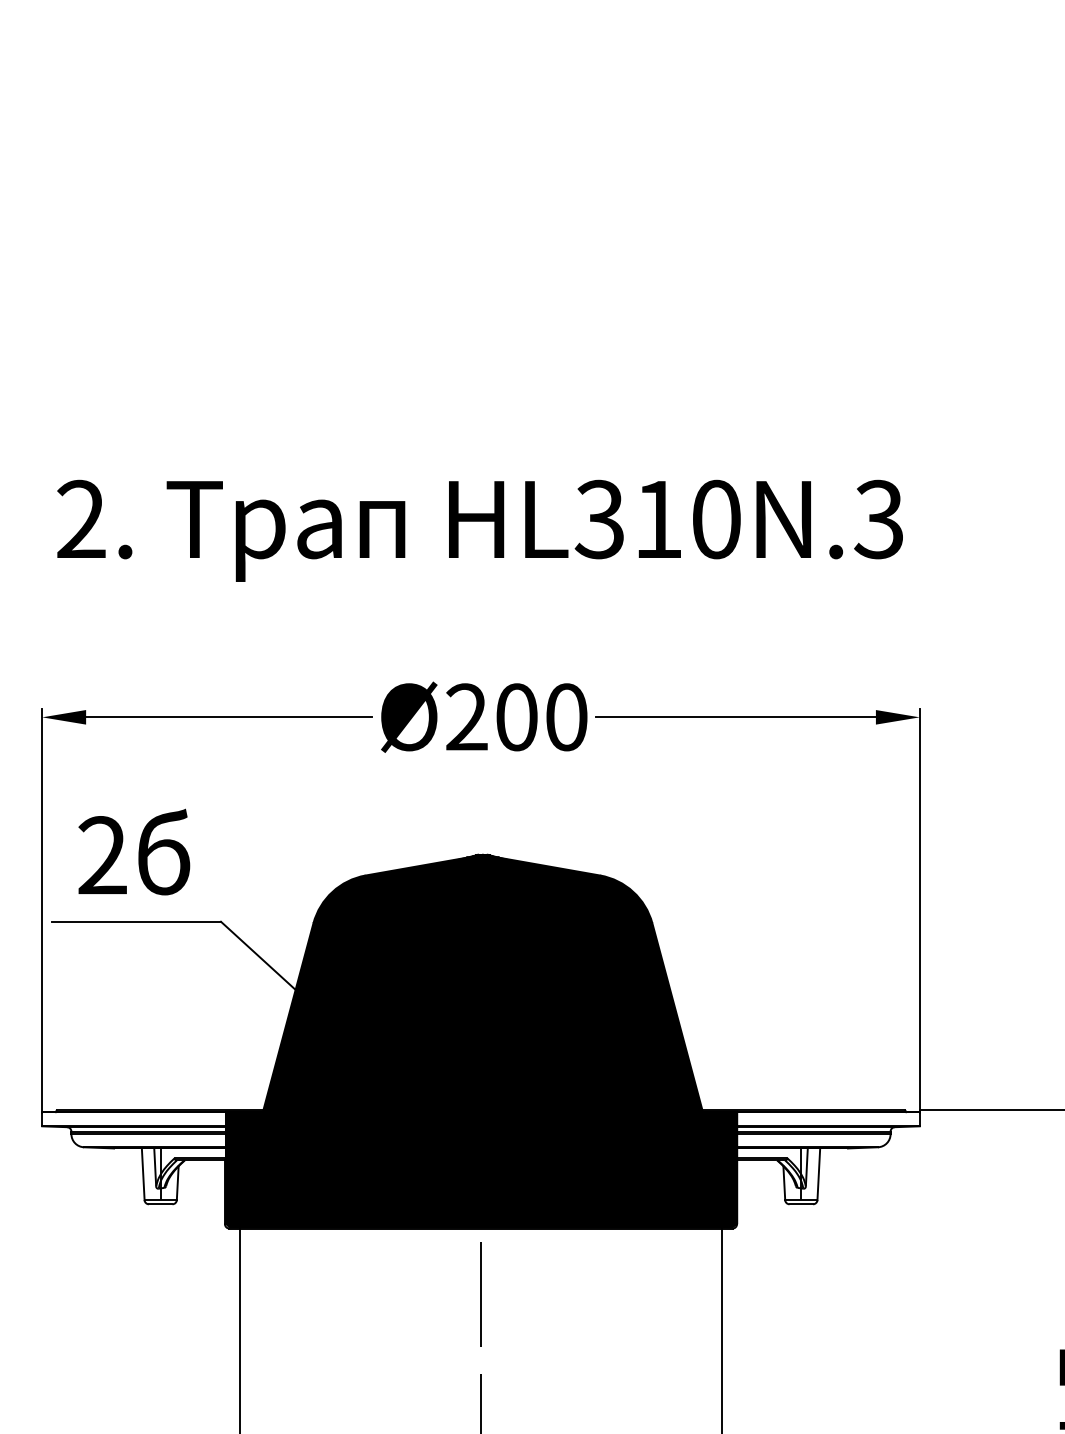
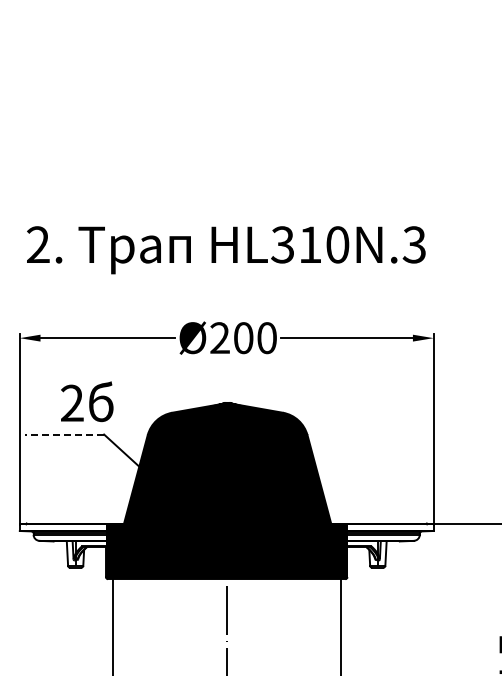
text: (134, 851) -> (87, 401), moved
line: (136, 921) -> (64, 434), solid -> dashed

